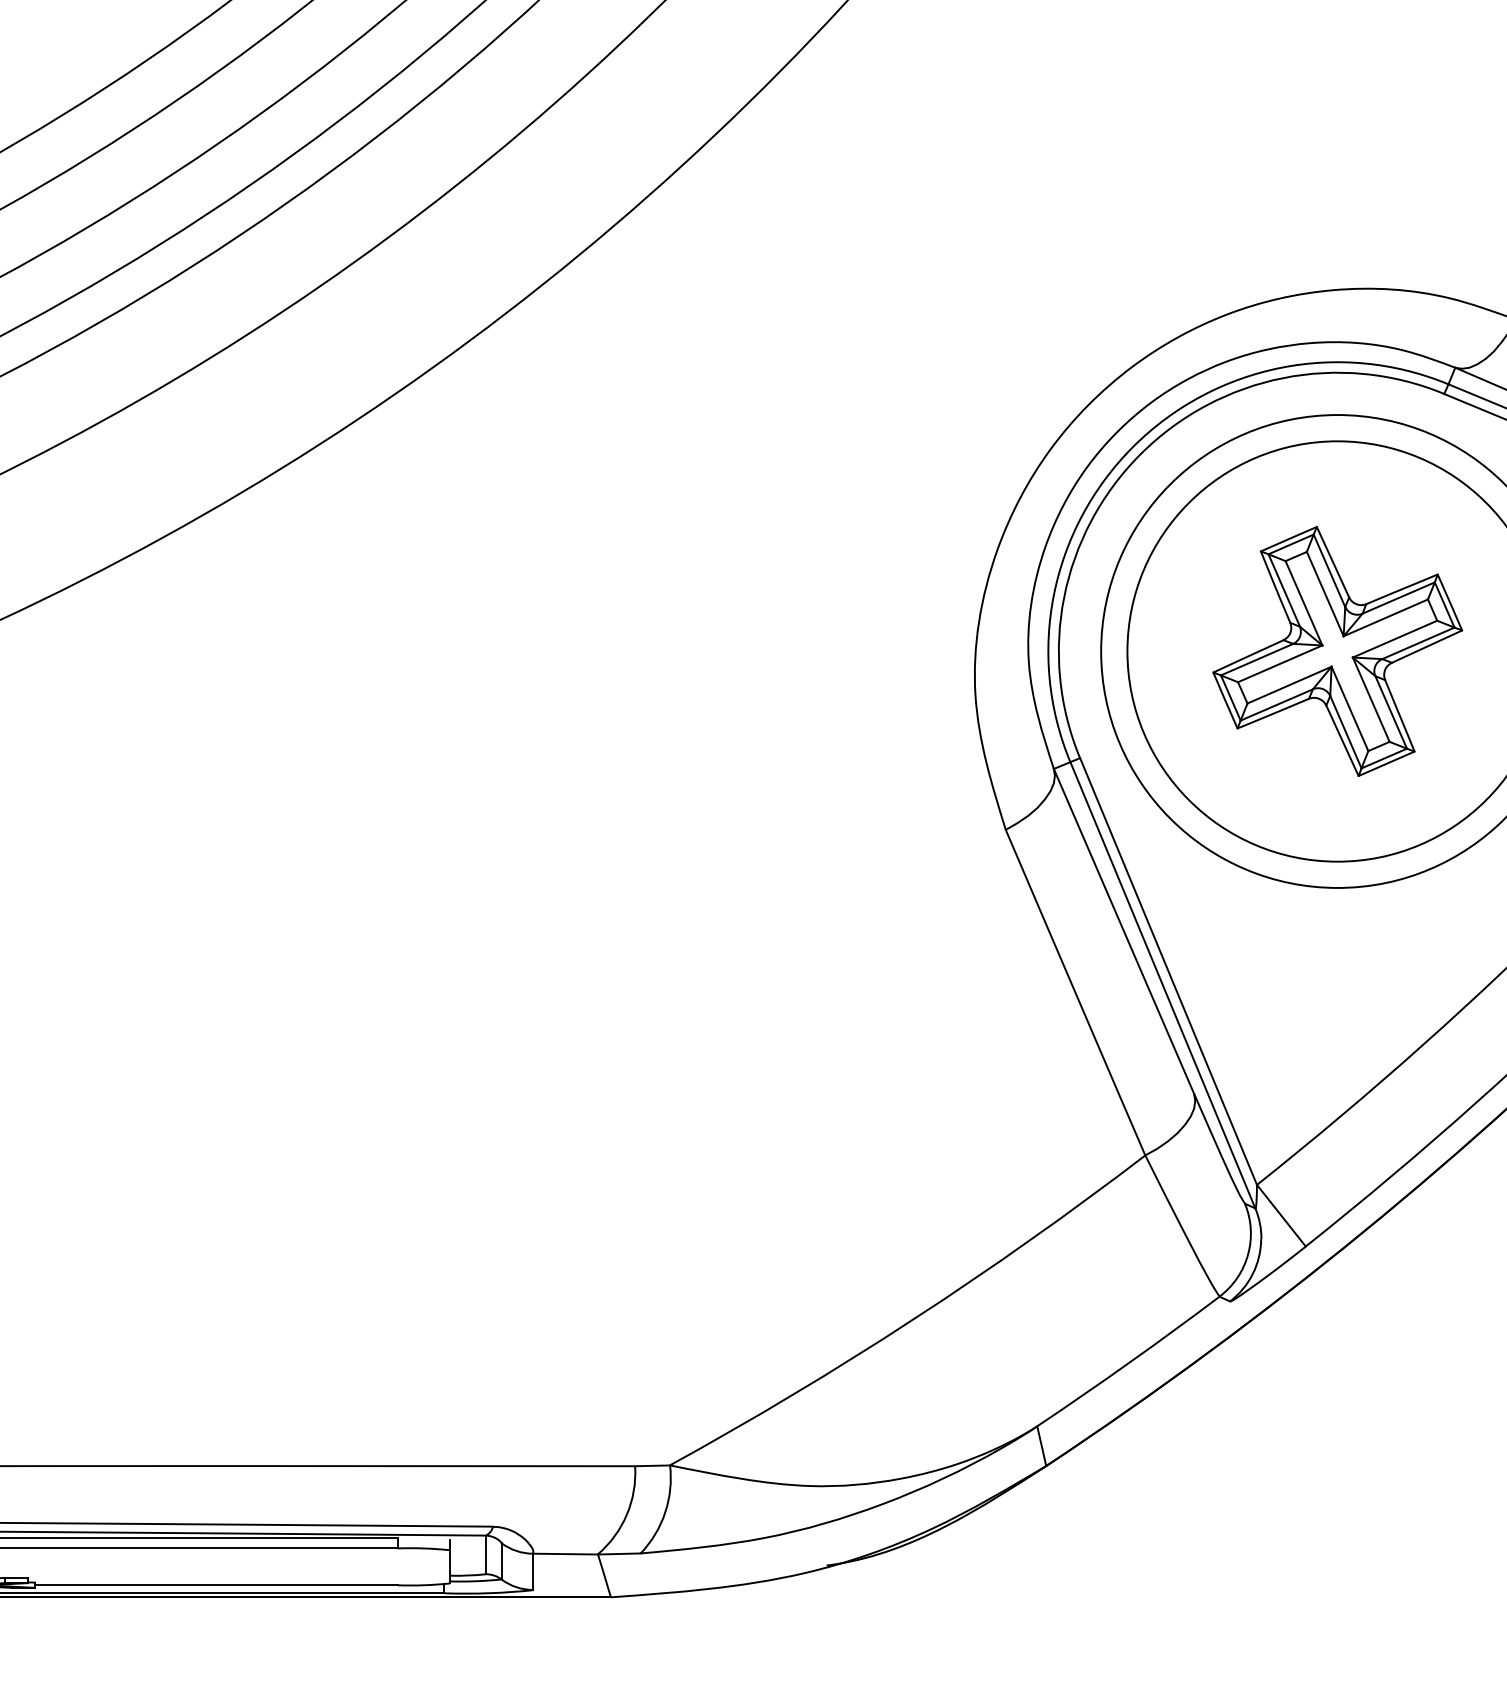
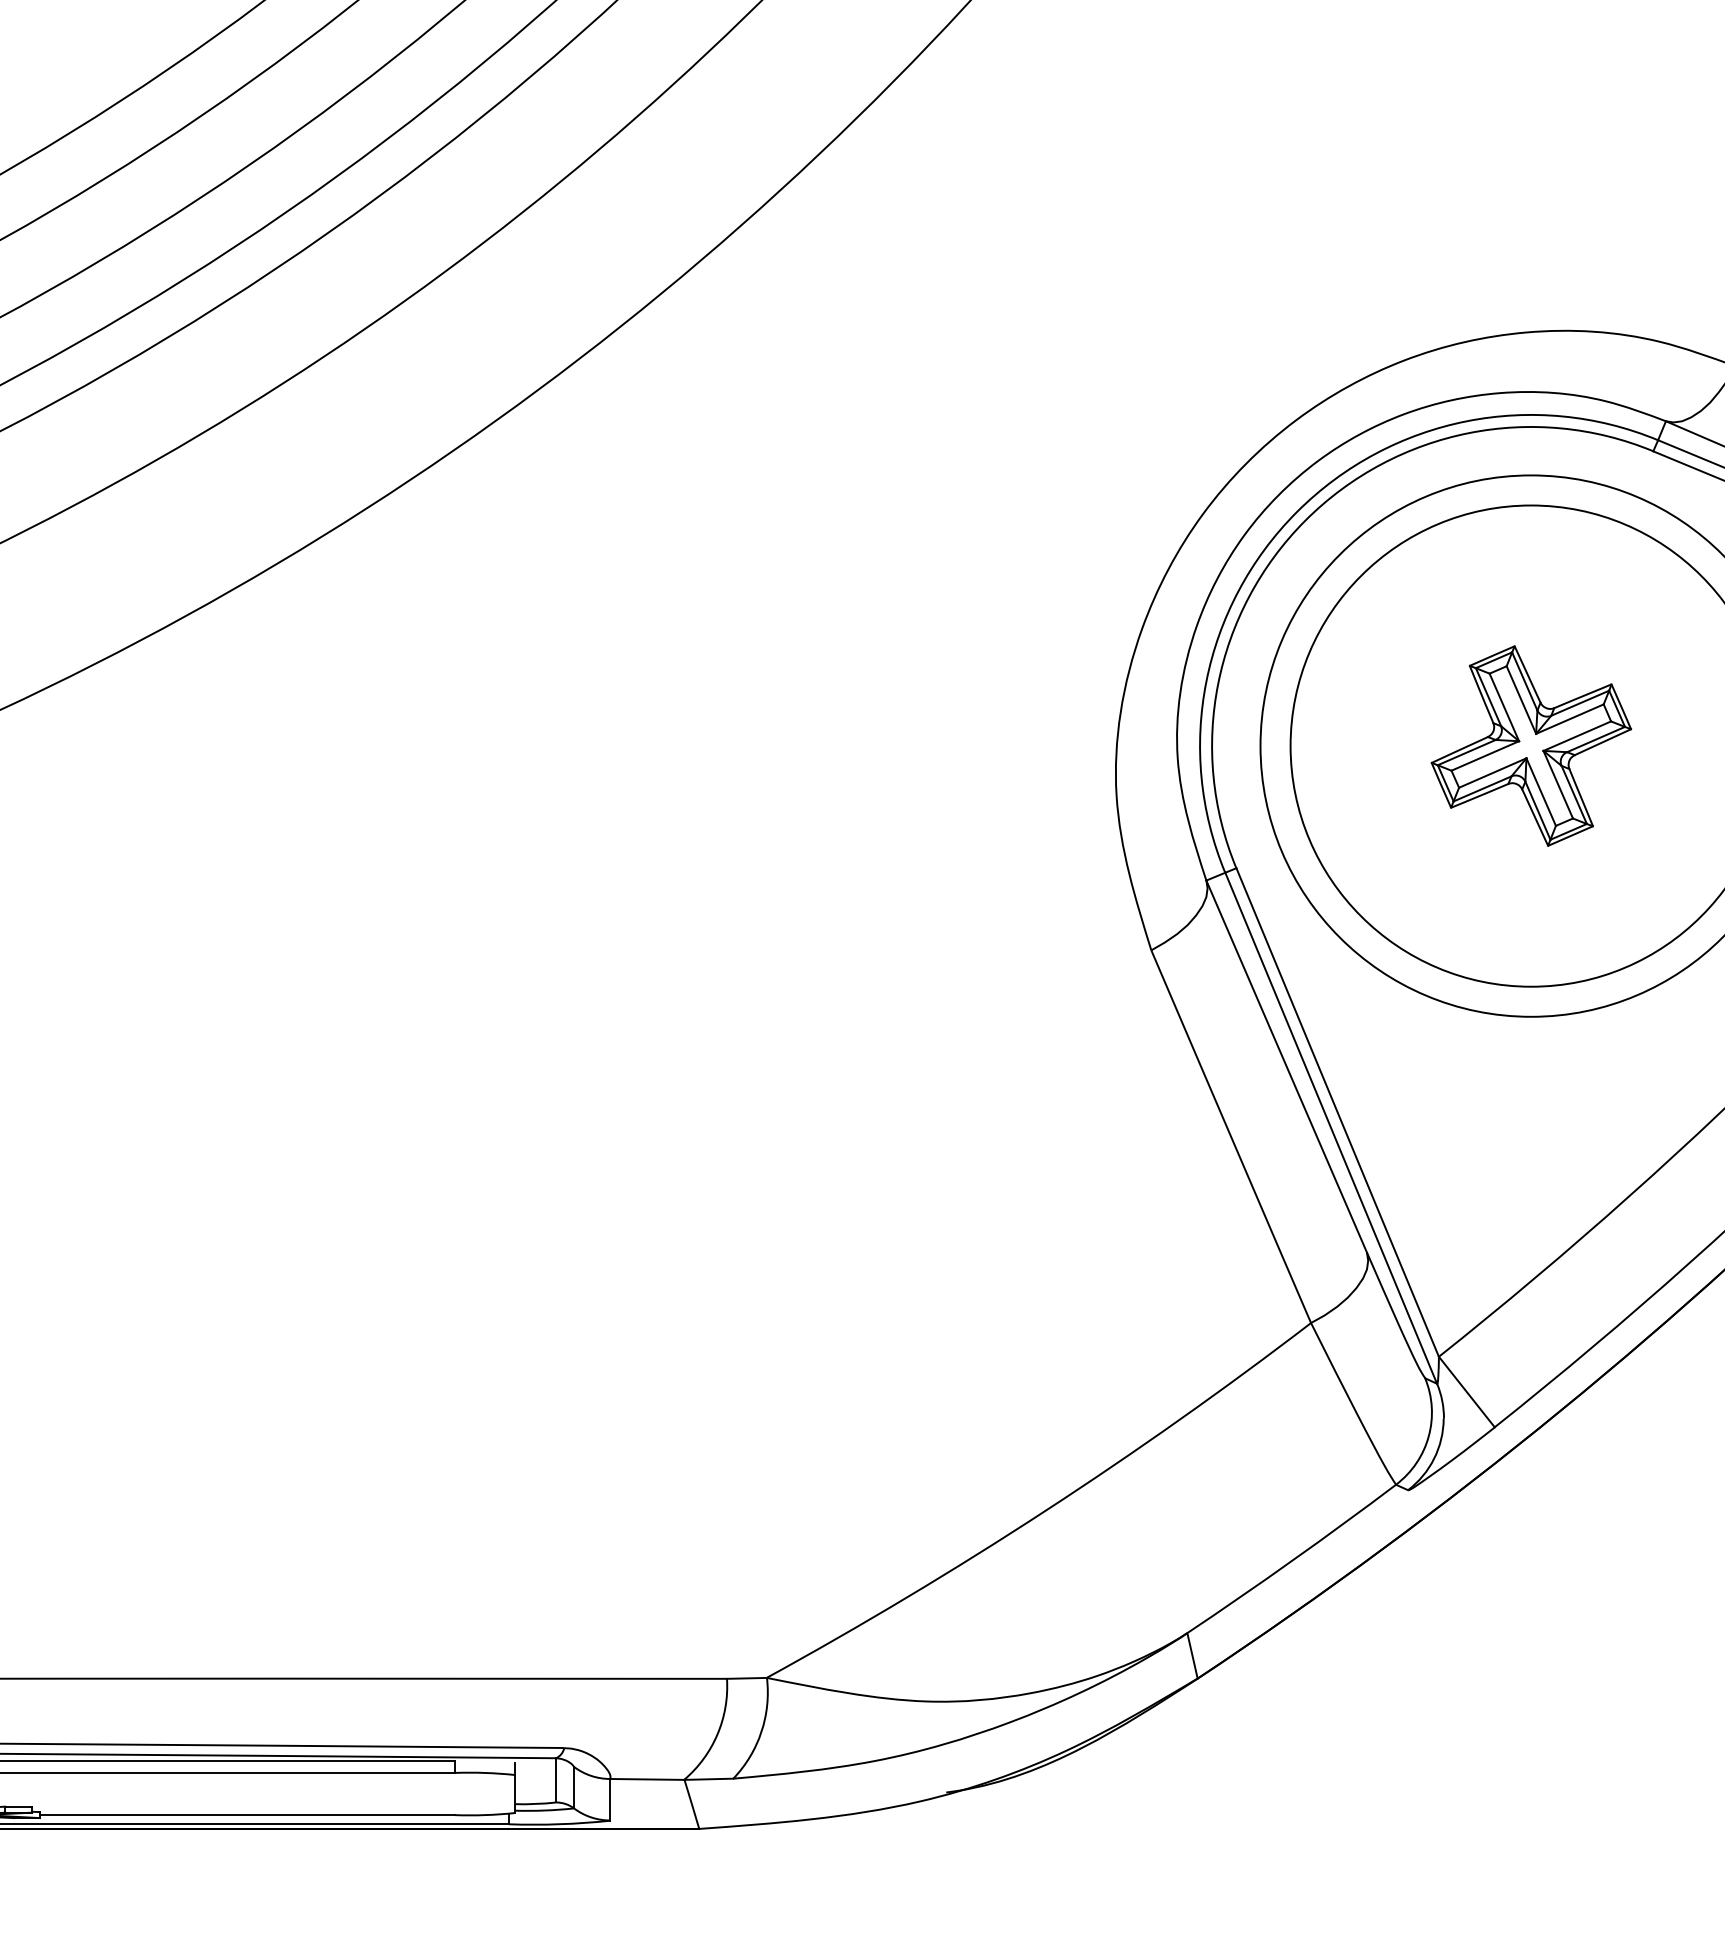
part: (1337, 650) -> (1531, 745), size x0.7

